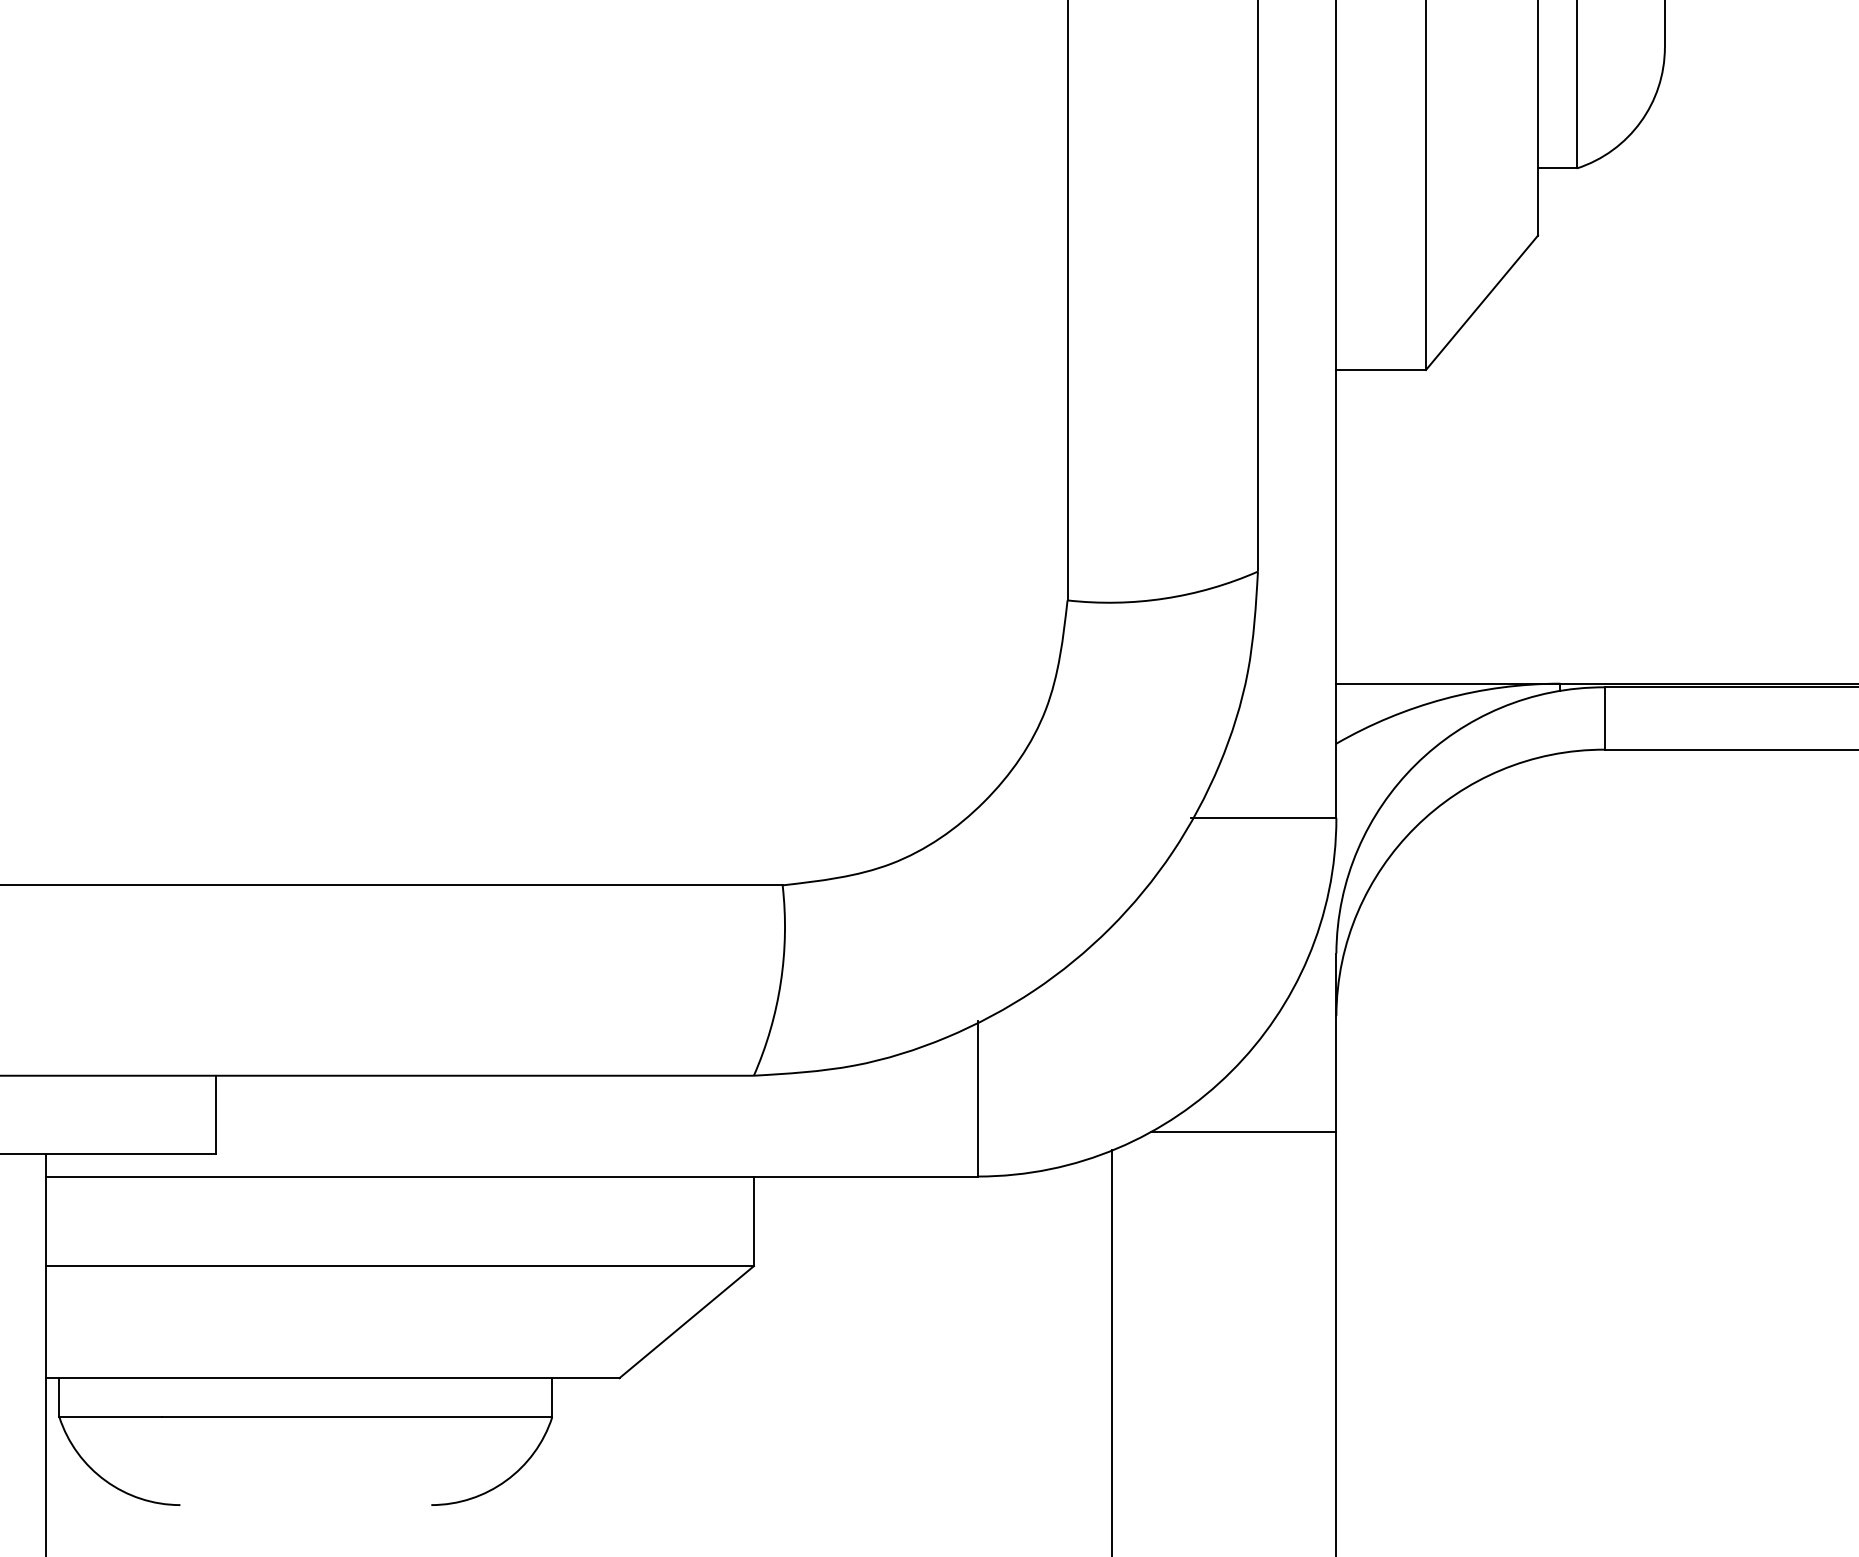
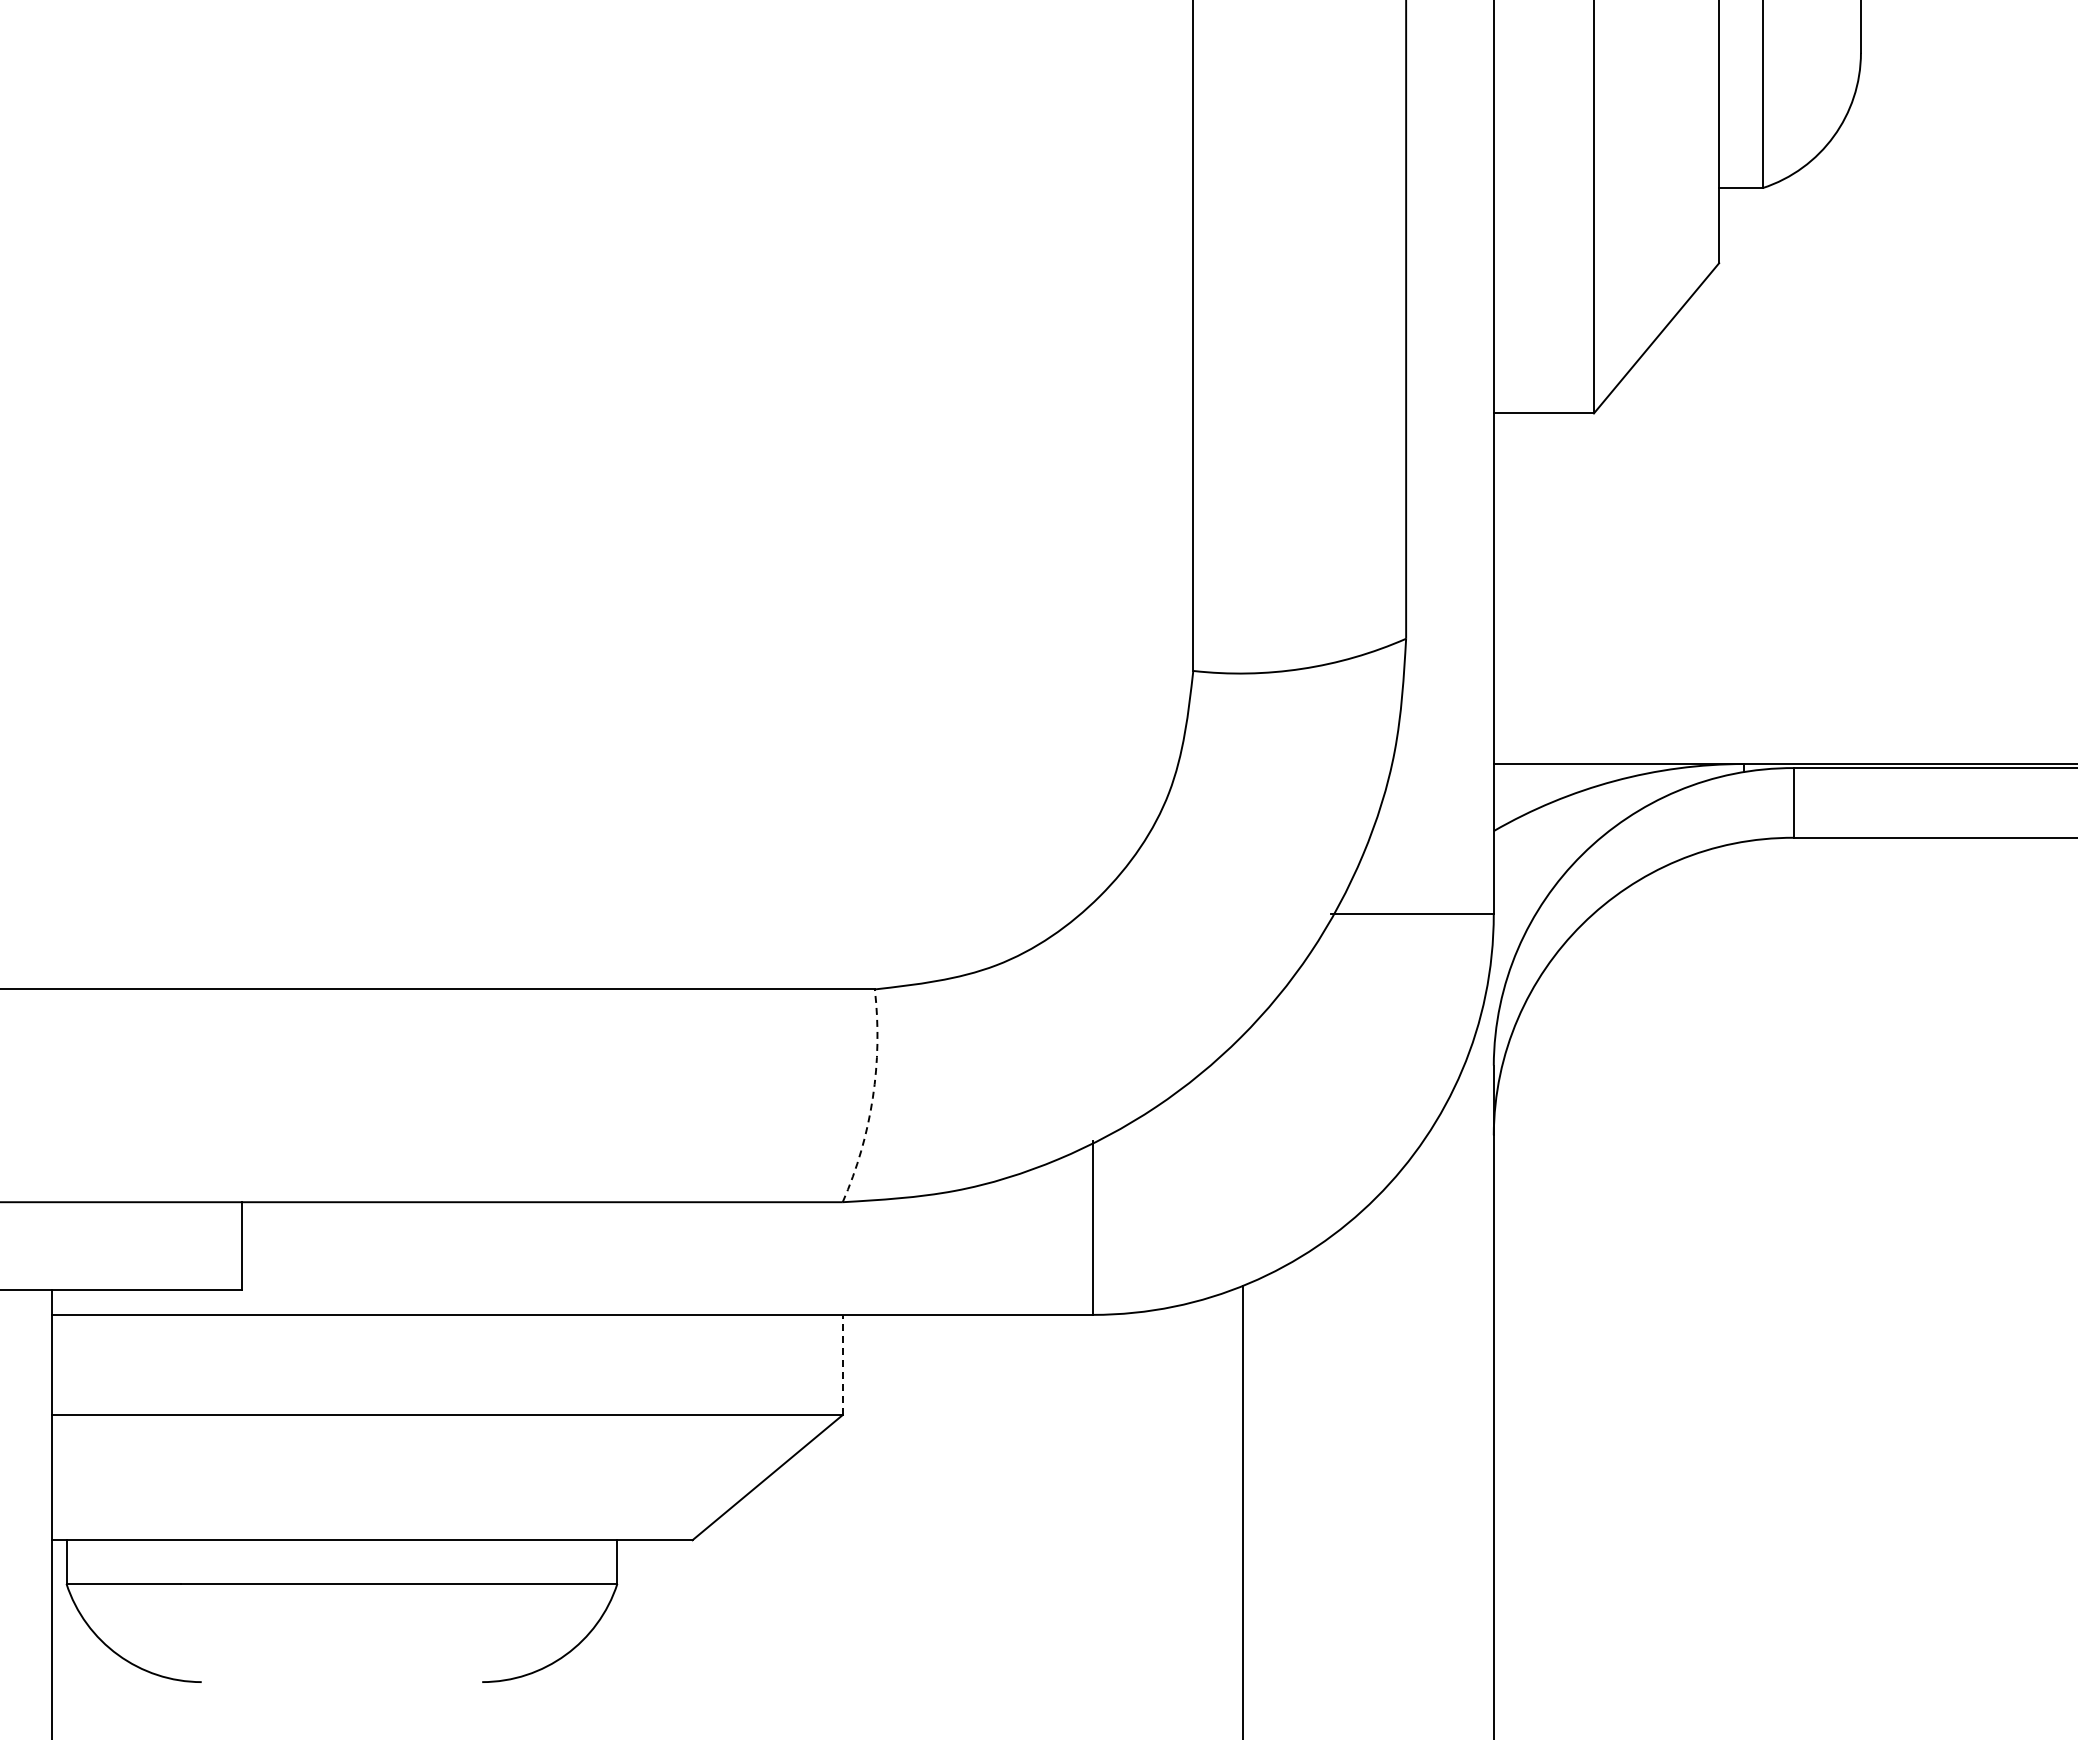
arc: (780, 982) -> (872, 1097), solid -> dashed
line: (1243, 1131) -> (1390, 1264), removed
line: (753, 1220) -> (842, 1364), solid -> dashed

